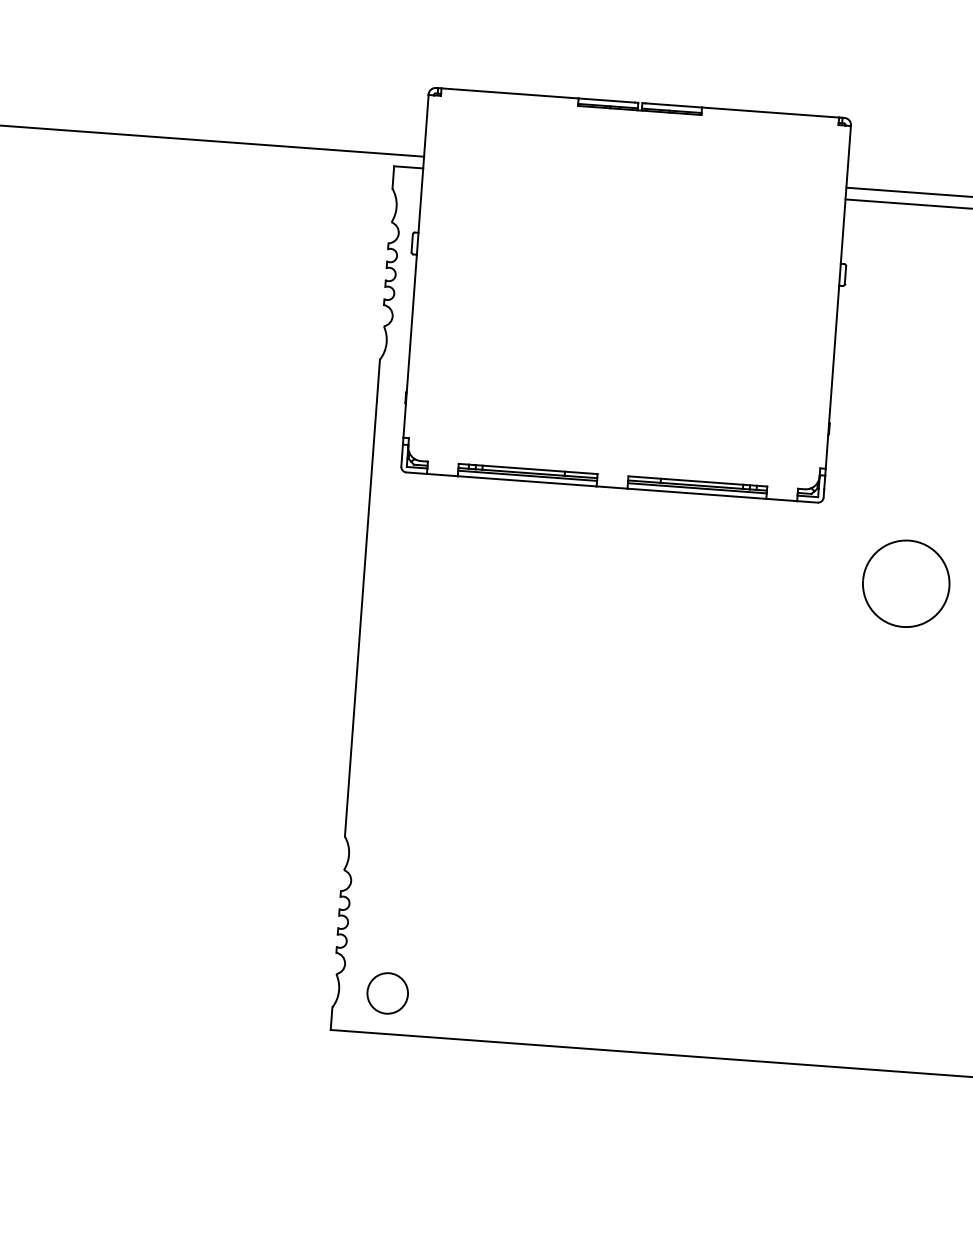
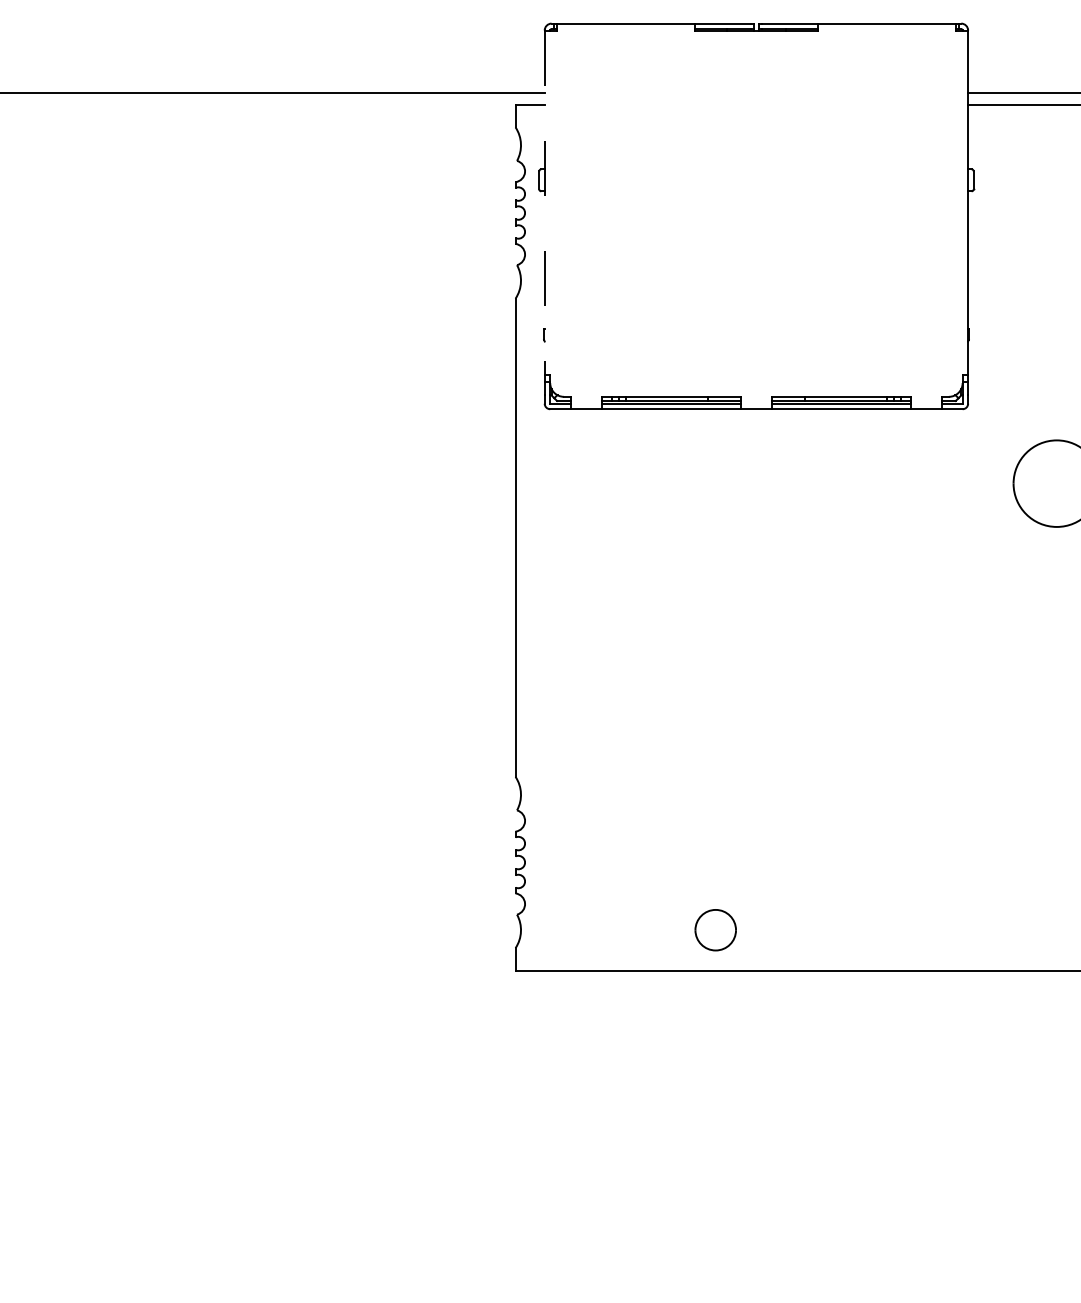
line: (415, 266) -> (544, 203), solid -> dashed
part: (387, 993) -> (715, 930), moved

